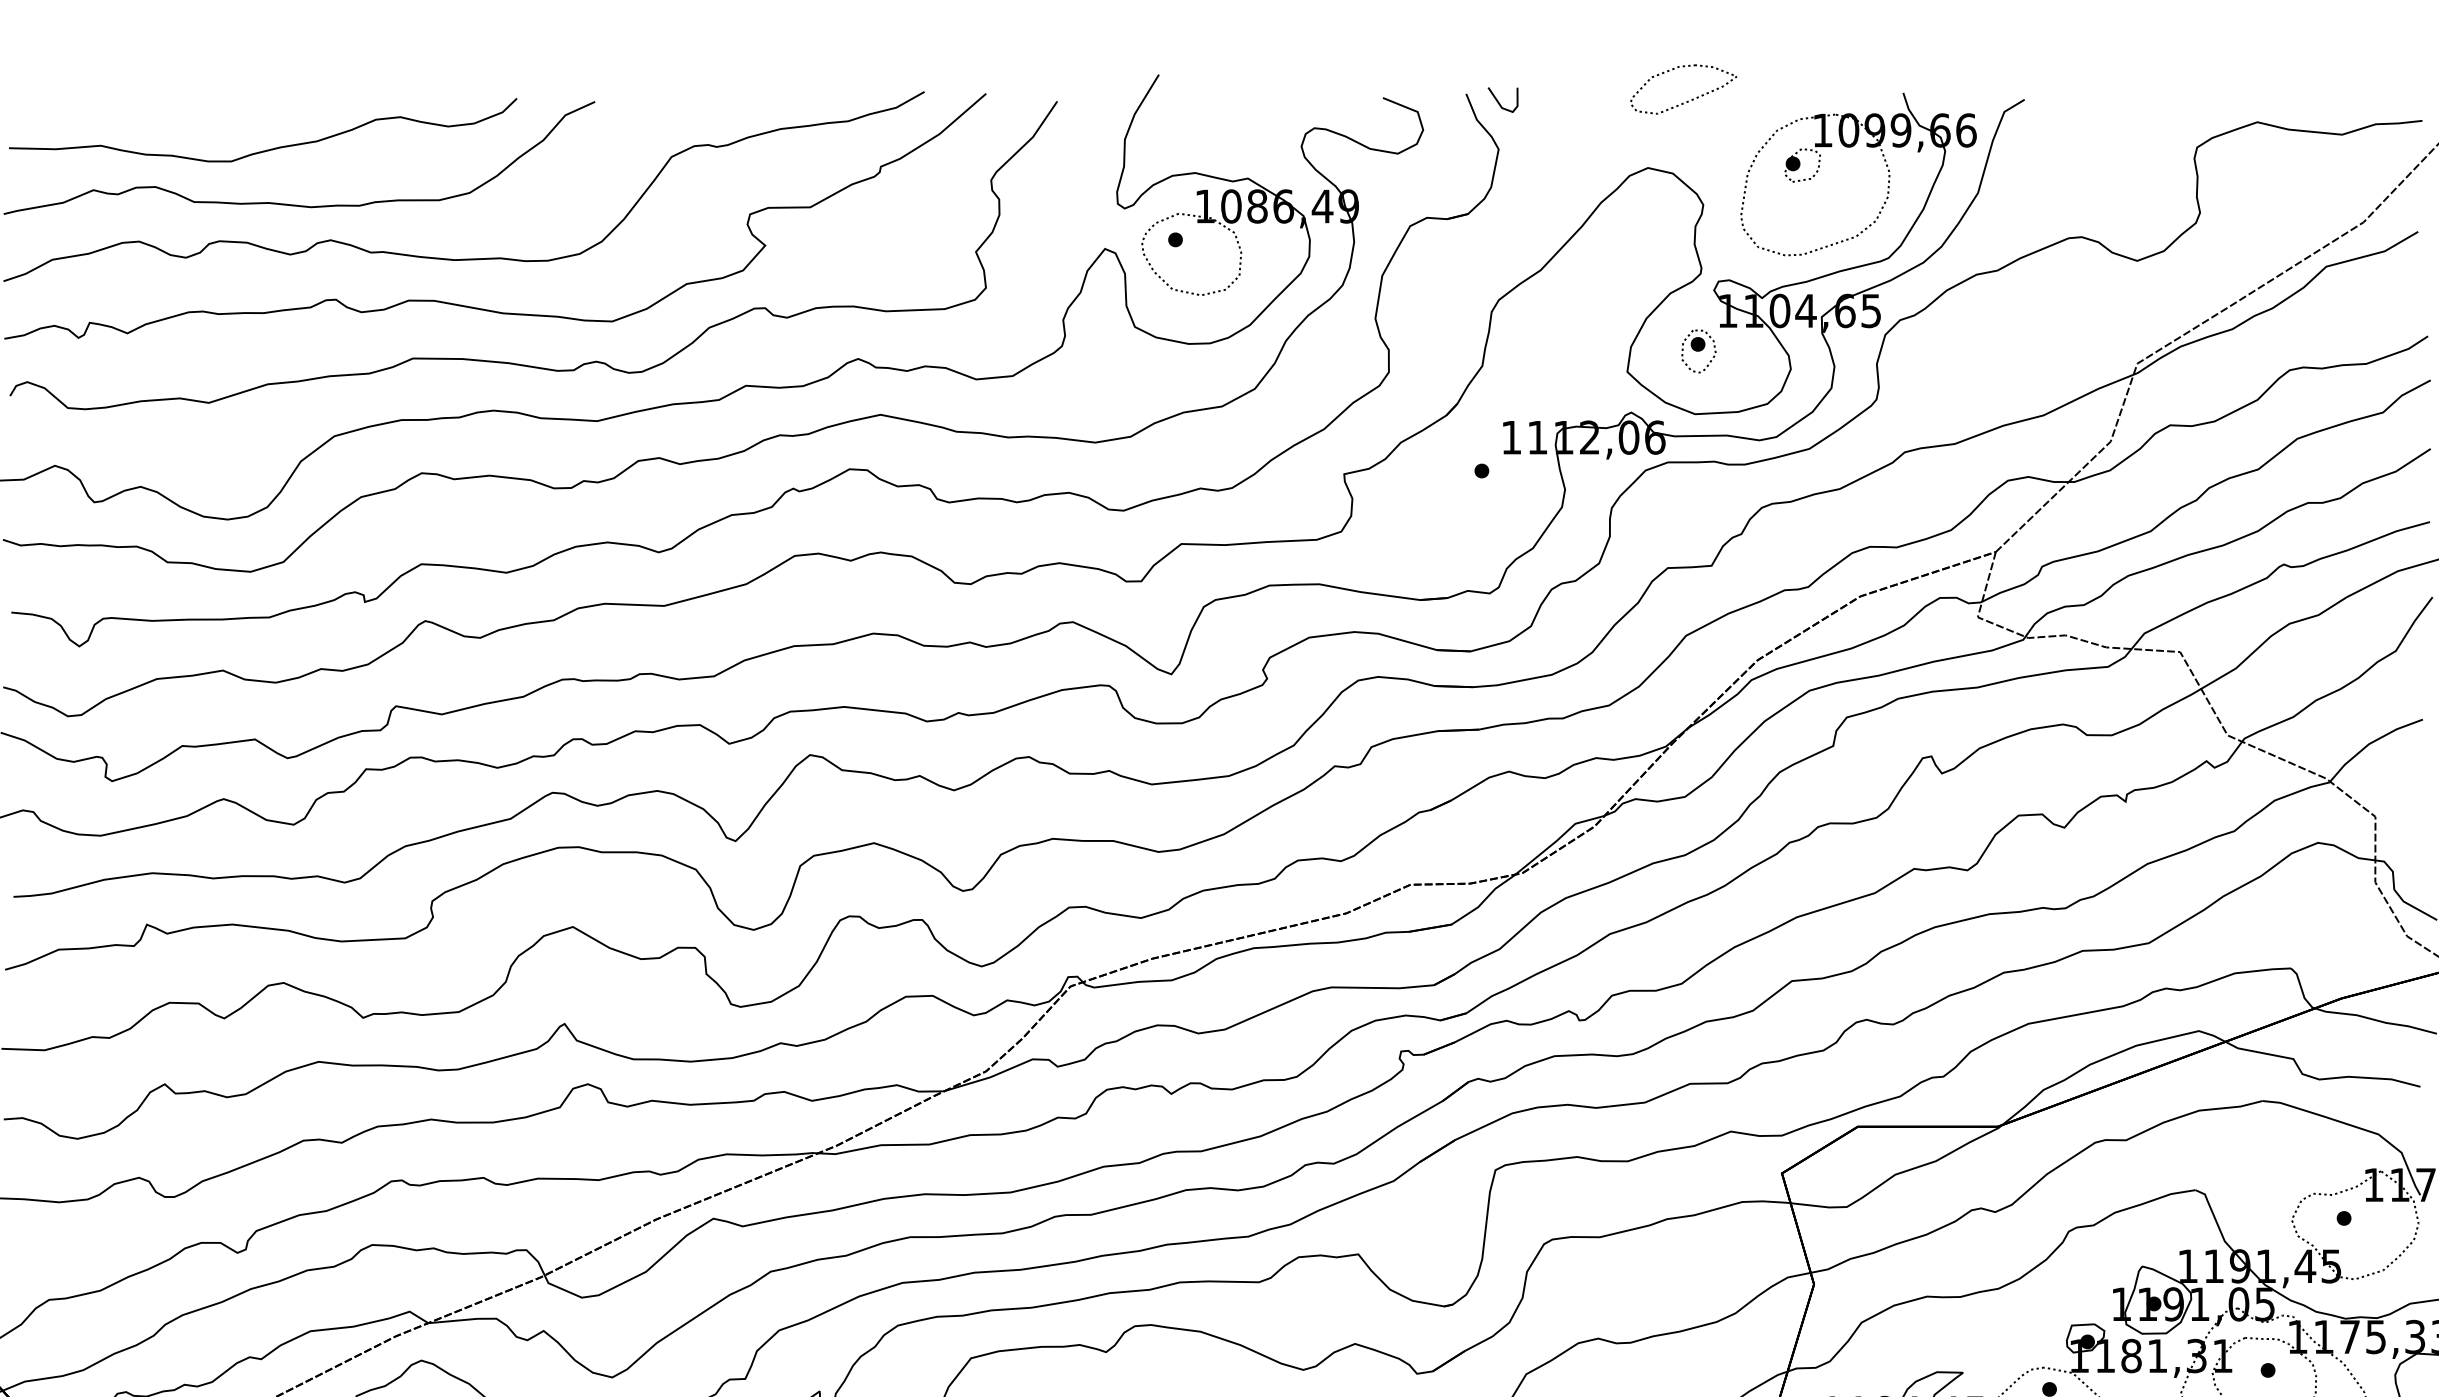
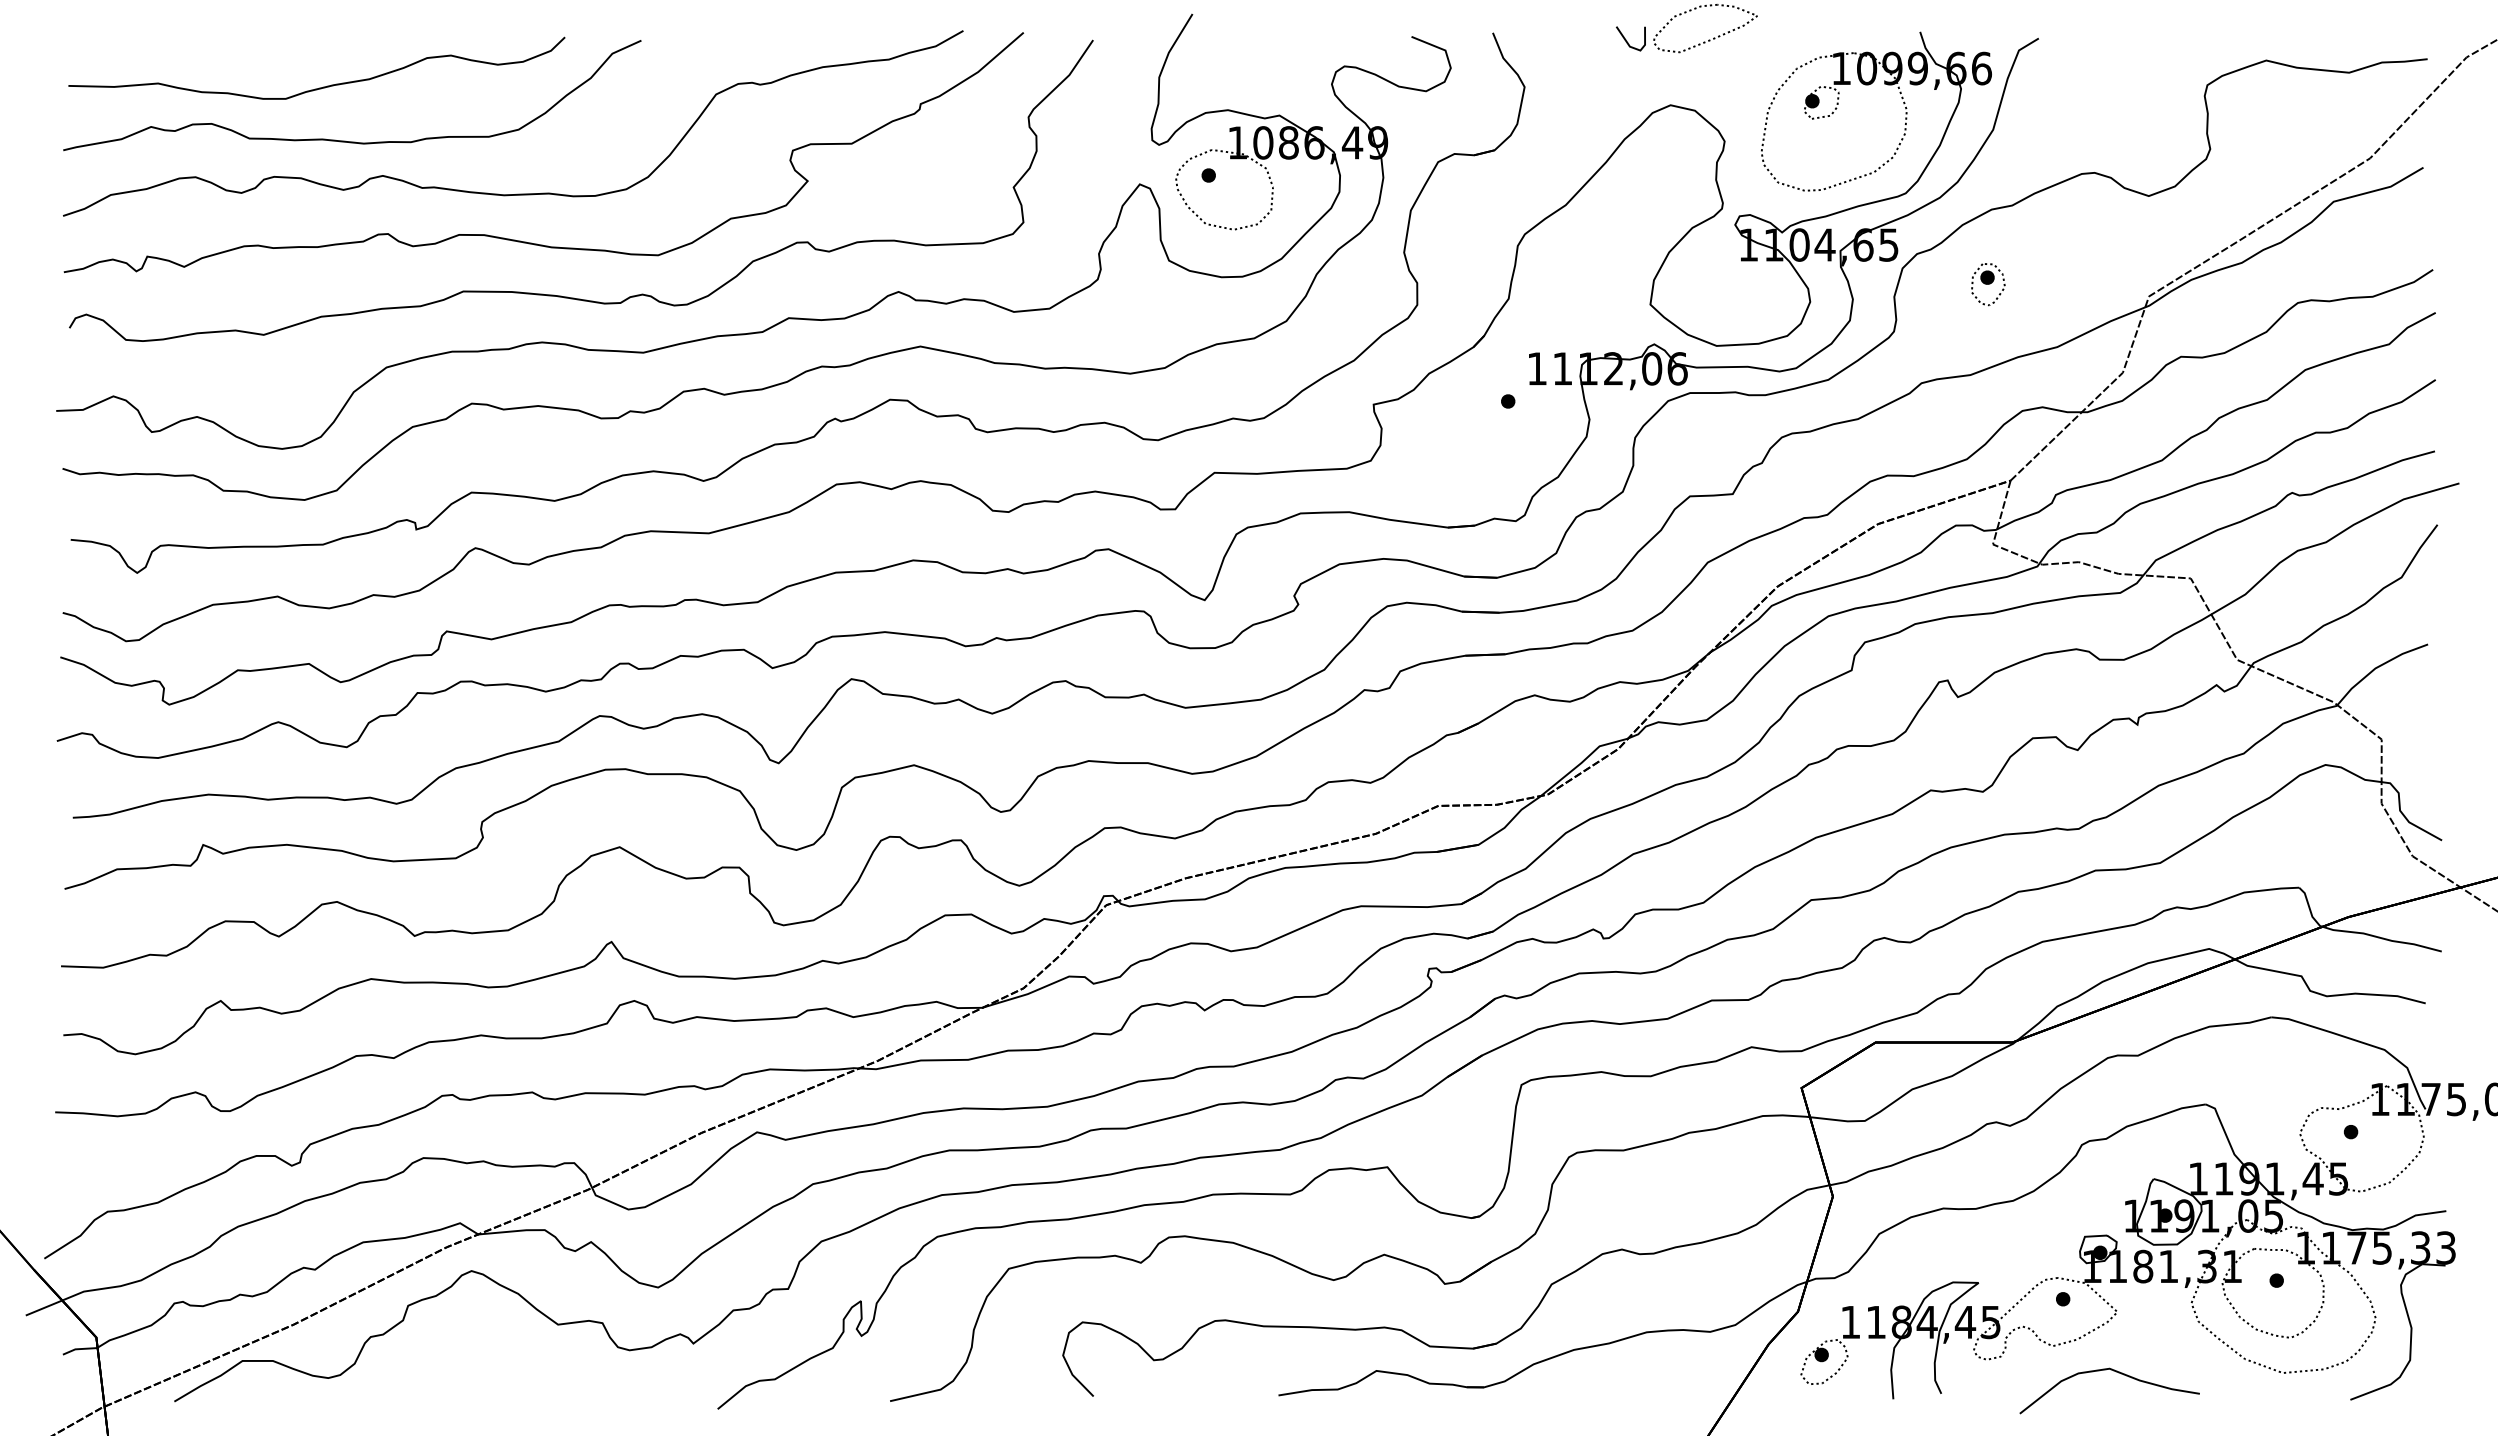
line: (1498, 100) -> (1626, 39), moved
part: (1699, 351) -> (1988, 284), moved

